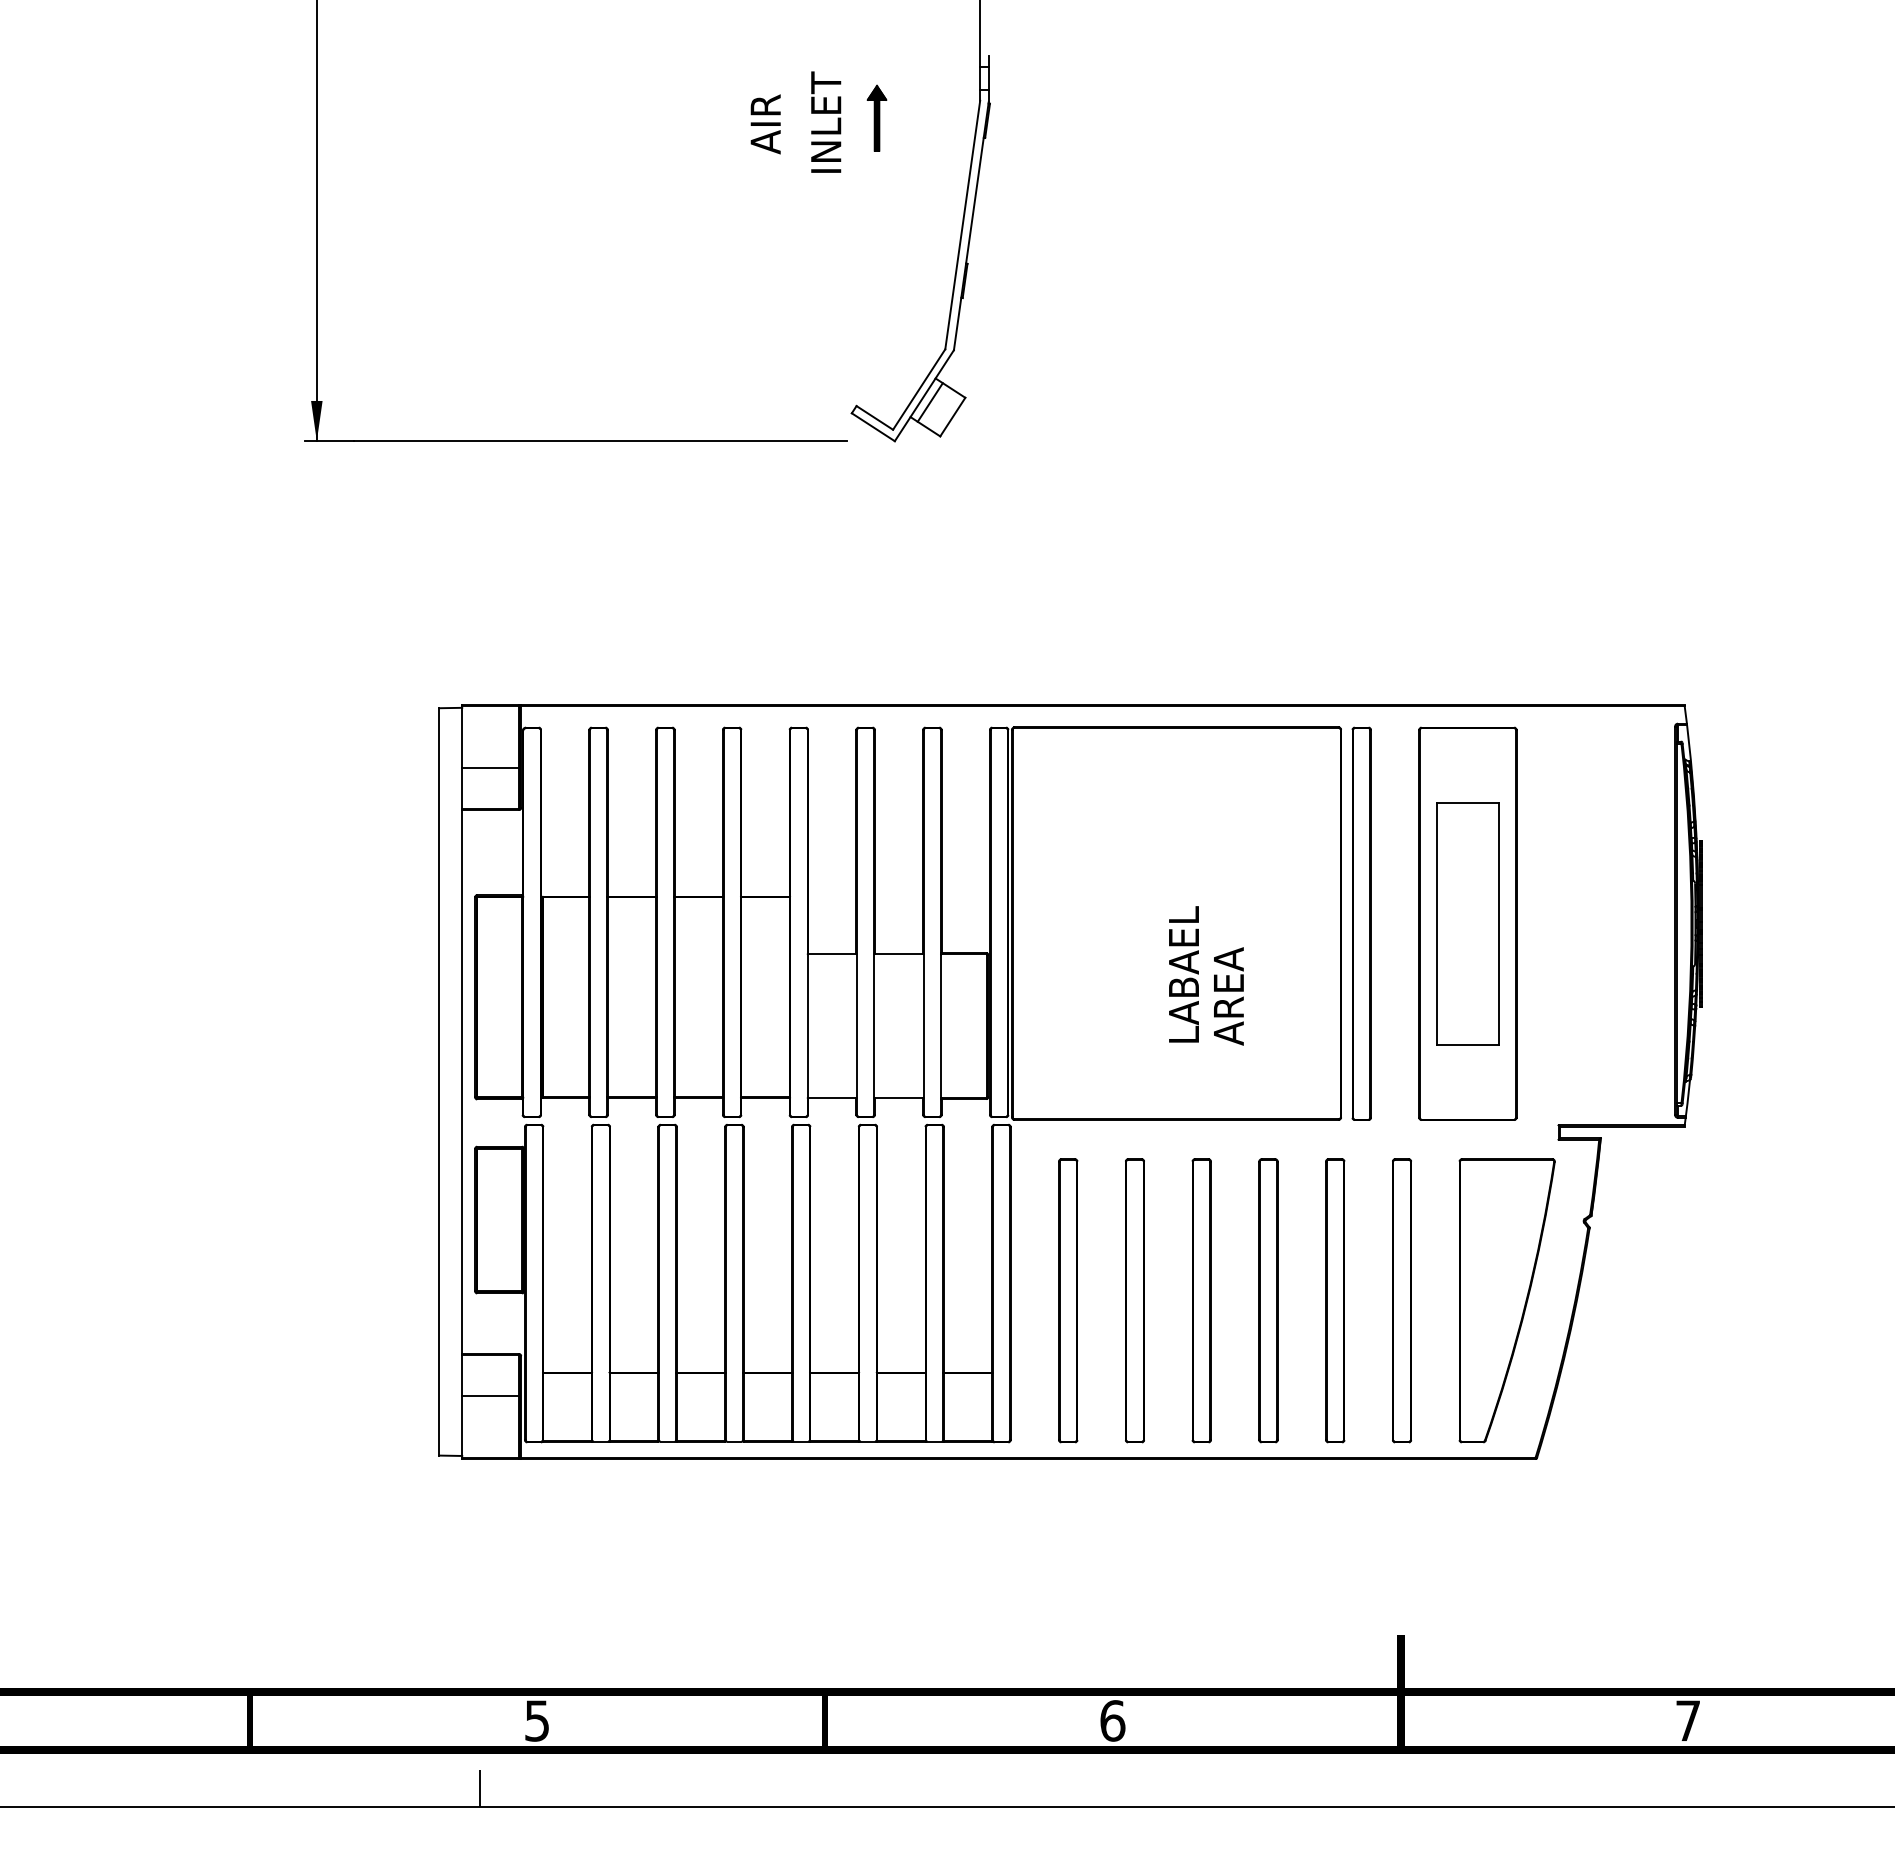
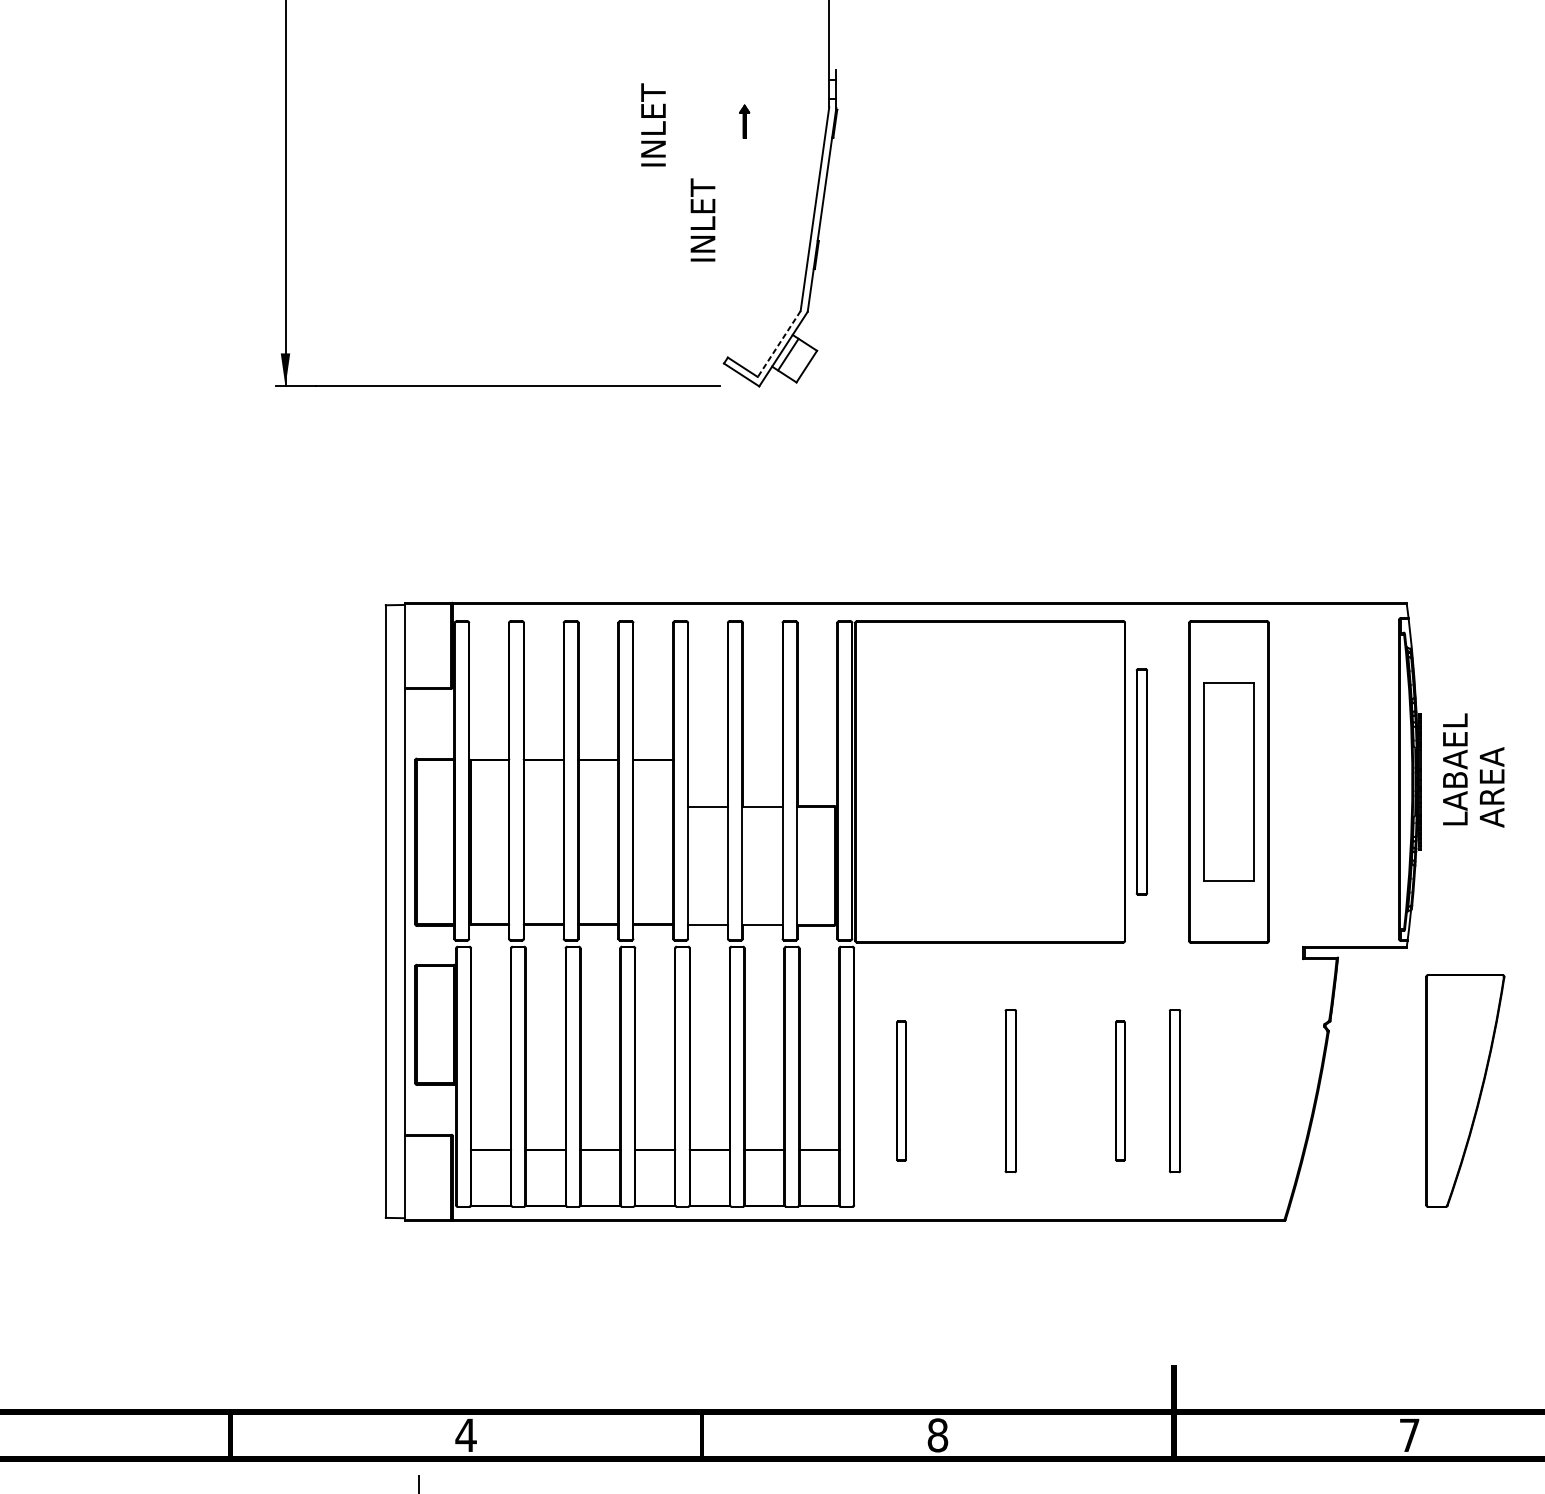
part: (876, 117) -> (744, 121), size x0.6
text: (765, 121) -> (653, 124), AIR -> INLET
text: (826, 121) -> (703, 219), moved
line: (919, 389) -> (779, 344), solid -> dashed
line: (490, 768) -> (427, 654), removed
part: (1361, 923) -> (1141, 781), size x0.7
text: (1206, 975) -> (1473, 770), moved
part: (1068, 1300) -> (901, 1090), size x0.6
part: (1134, 1300) -> (955, 1090), removed
part: (1201, 1300) -> (1010, 1090), size x0.7
part: (1268, 1300) -> (1065, 1090), removed
part: (1335, 1300) -> (1120, 1090), size x0.6
part: (1401, 1300) -> (1174, 1090), size x0.7
part: (1506, 1300) -> (1464, 1090), moved
line: (490, 1395) -> (427, 1168), removed
text: (537, 1720) -> (466, 1435), 5 -> 4
text: (1112, 1720) -> (937, 1435), 6 -> 8

